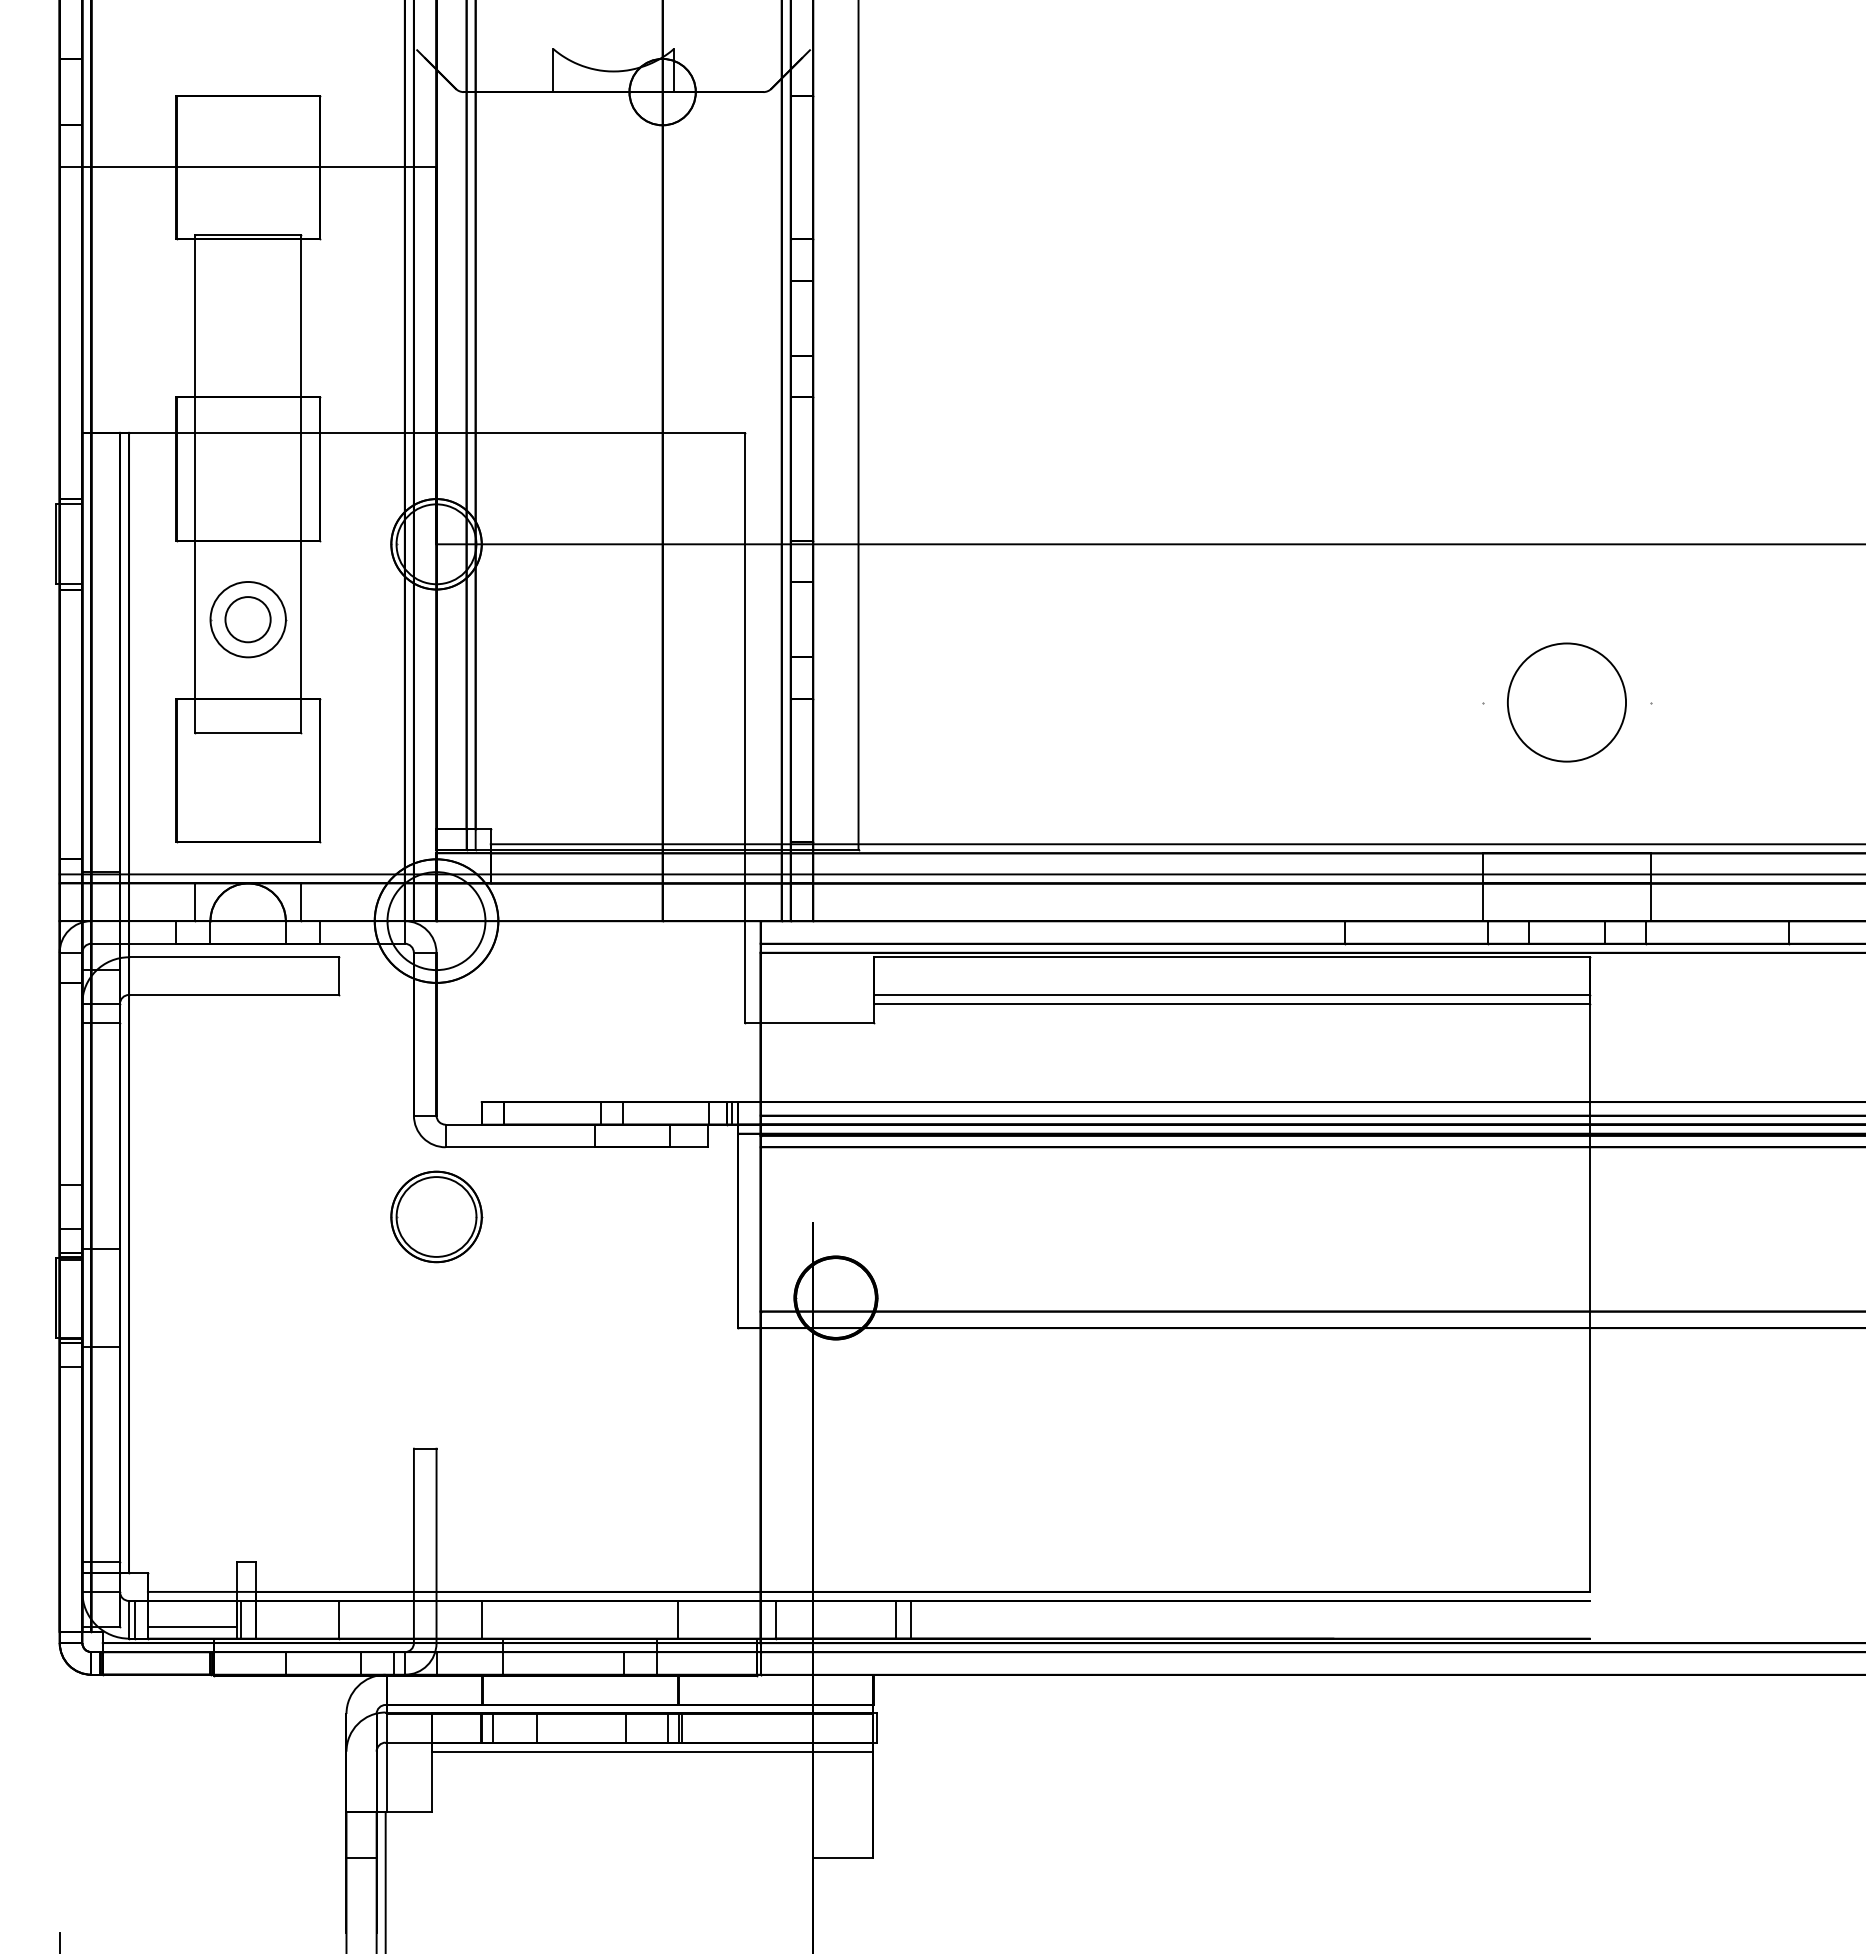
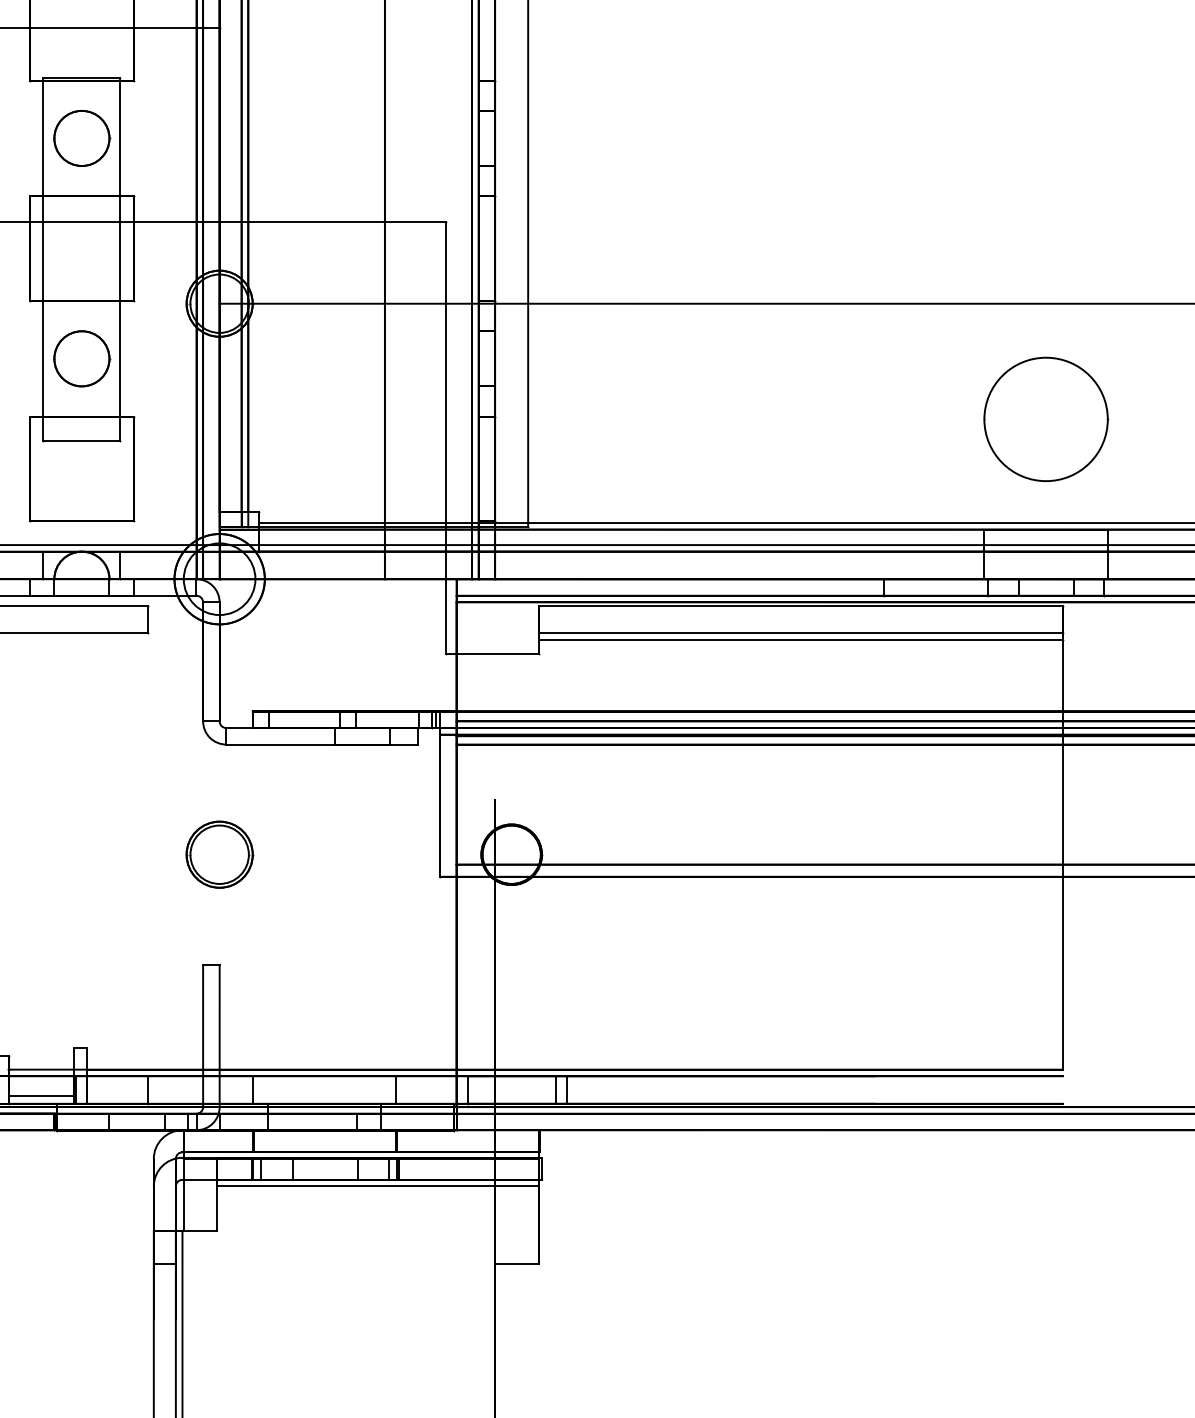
part: (248, 317) -> (82, 137), added
circle: (247, 619) -> (81, 358), size x1.67
circle: (1566, 702) -> (1045, 419), size x1.43
part: (436, 1216) -> (219, 854), moved

